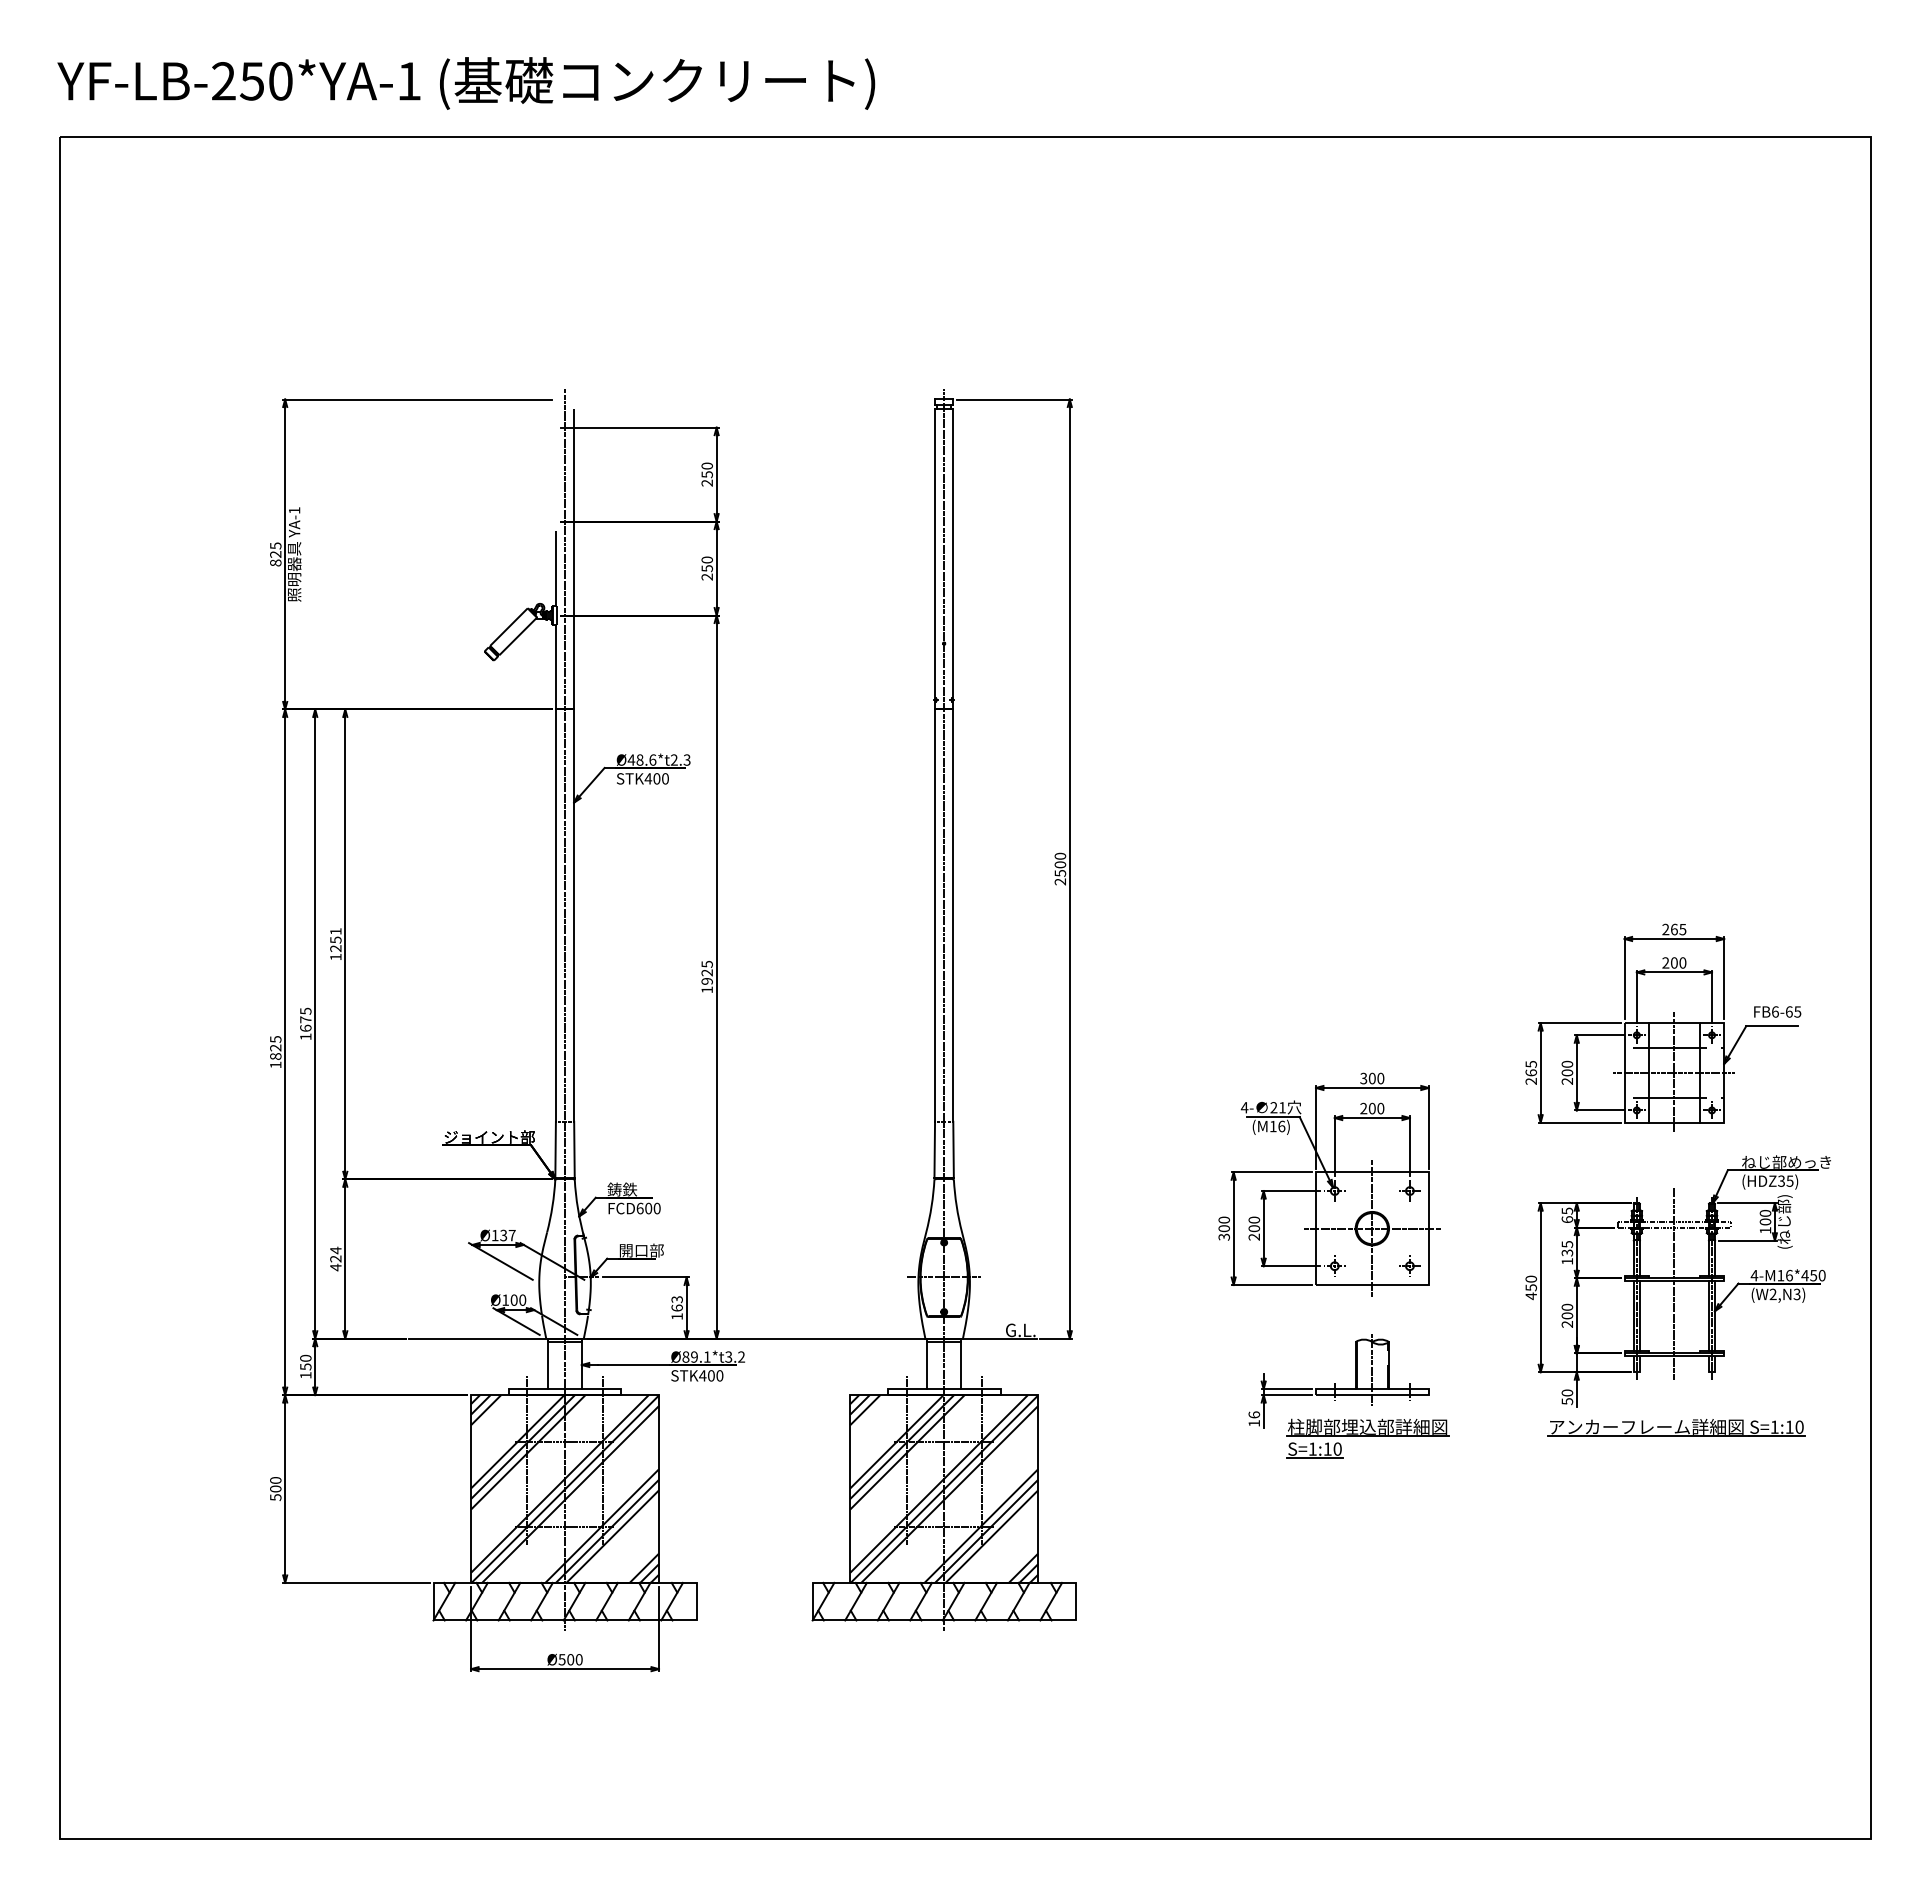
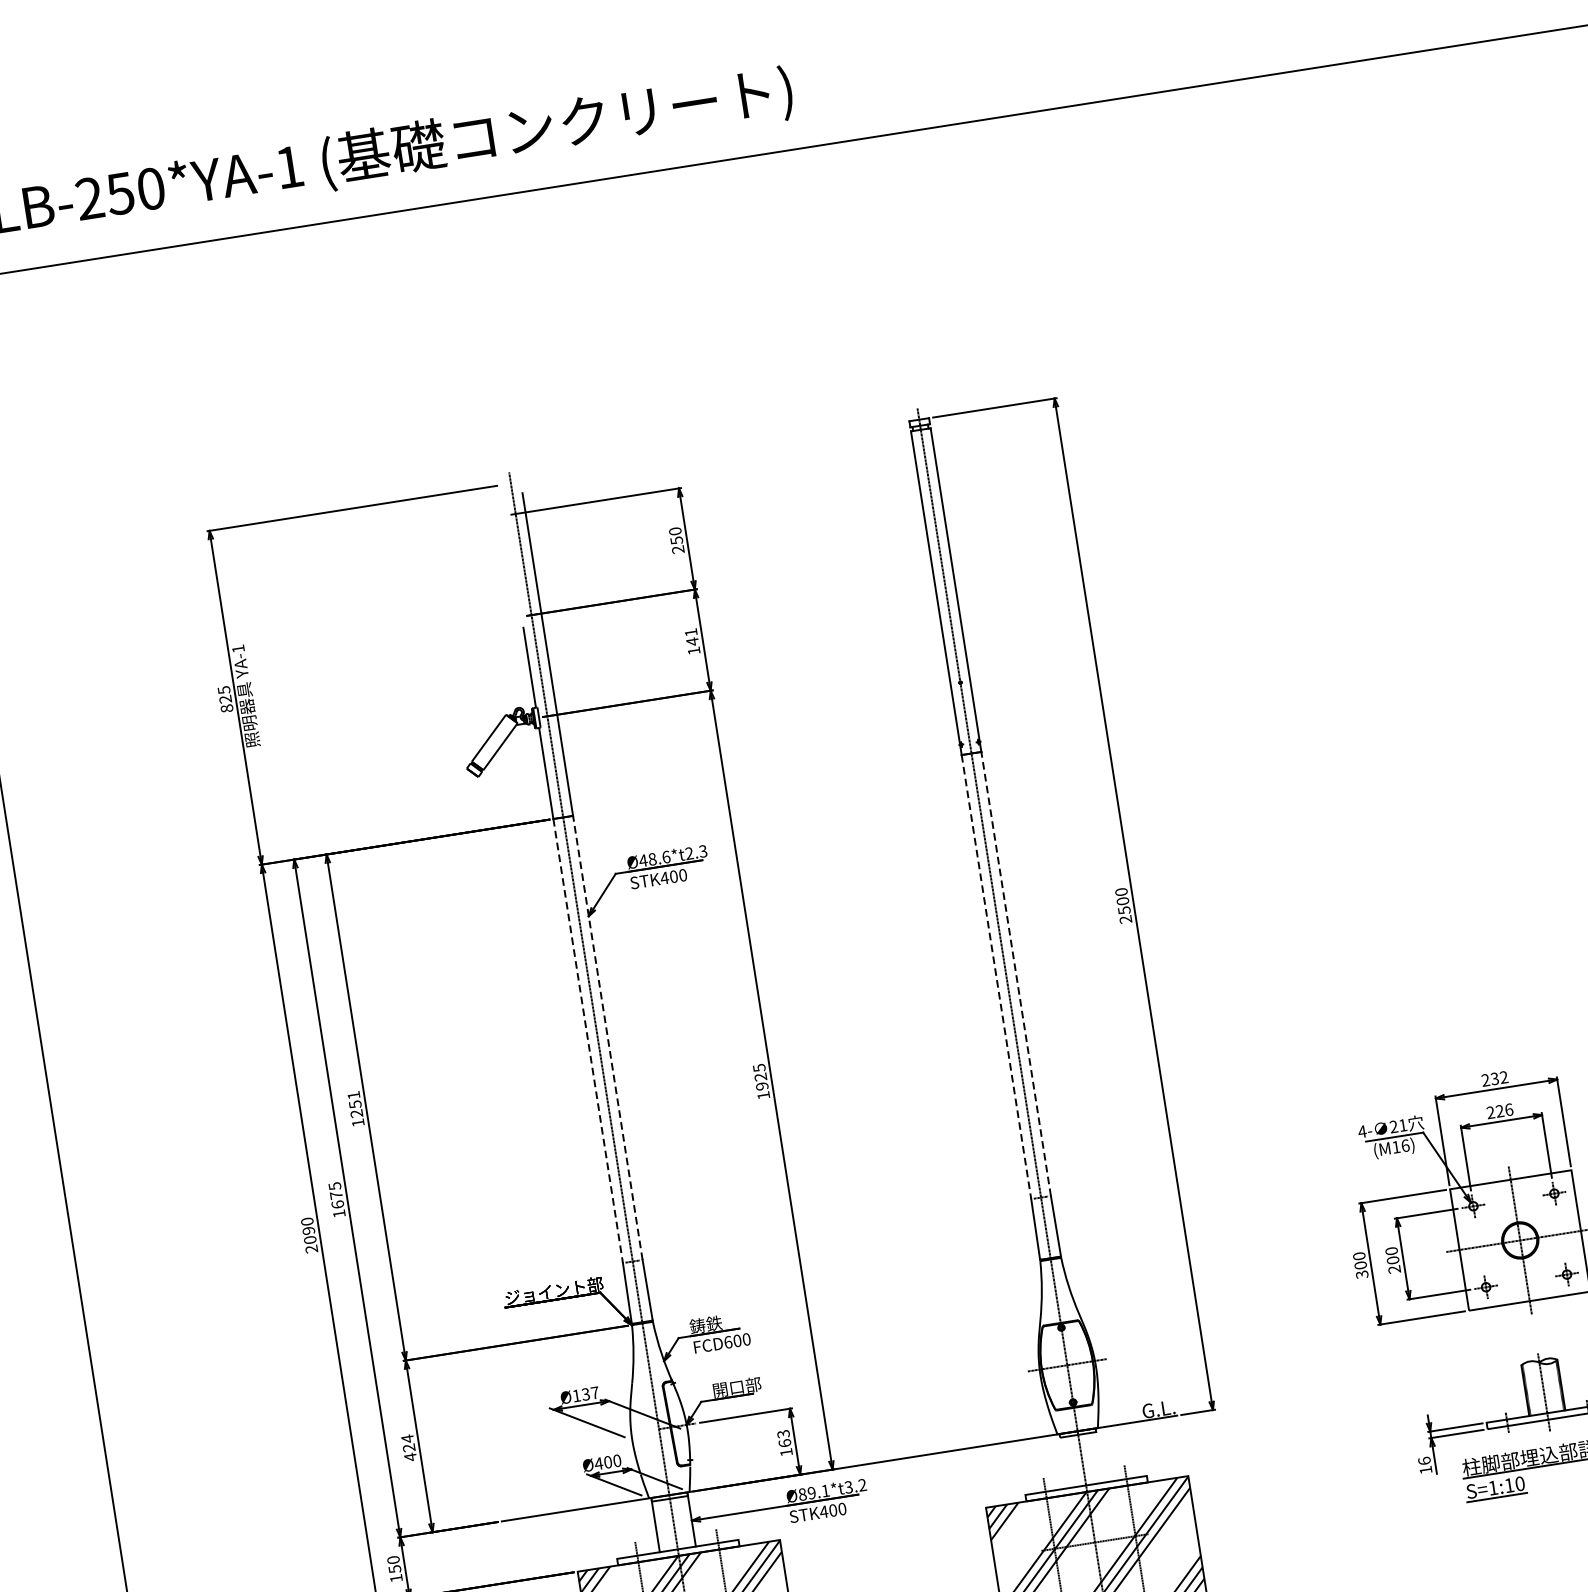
text: (706, 568) -> (691, 641), 250 -> 141
line: (574, 915) -> (608, 1037), solid -> dashed
line: (953, 915) -> (1016, 973), solid -> dashed
line: (555, 916) -> (587, 1042), solid -> dashed
line: (935, 916) -> (997, 977), solid -> dashed
text: (275, 1052) -> (309, 1235), 1825 -> 2090
text: (1372, 1078) -> (1495, 1078), 300 -> 232
text: (1376, 1108) -> (1504, 1110), 200 -> 226
text: (505, 1299) -> (598, 1462), Ø100 -> Ø400
line: (927, 1365) -> (1064, 1462), removed
line: (960, 1365) -> (1099, 1457), removed

